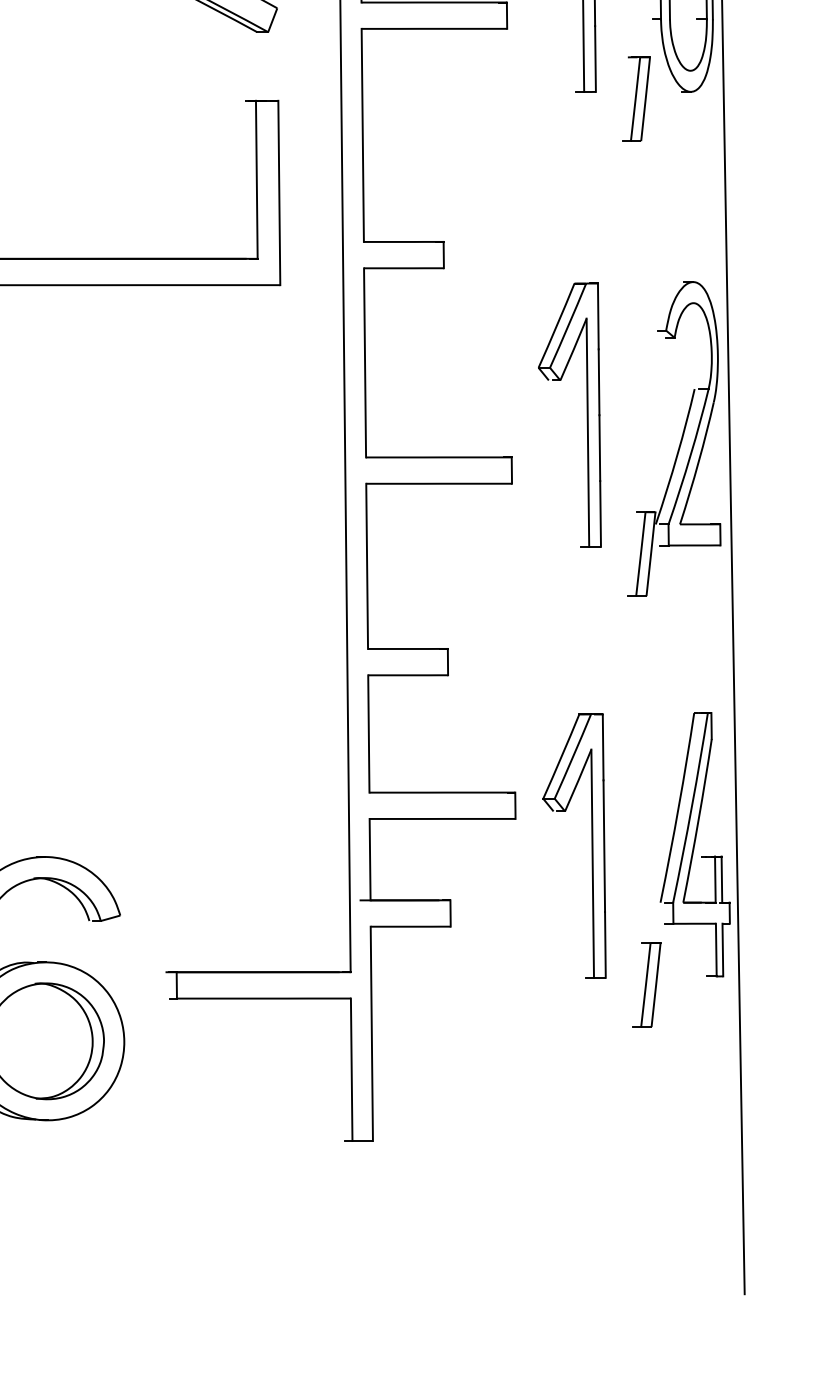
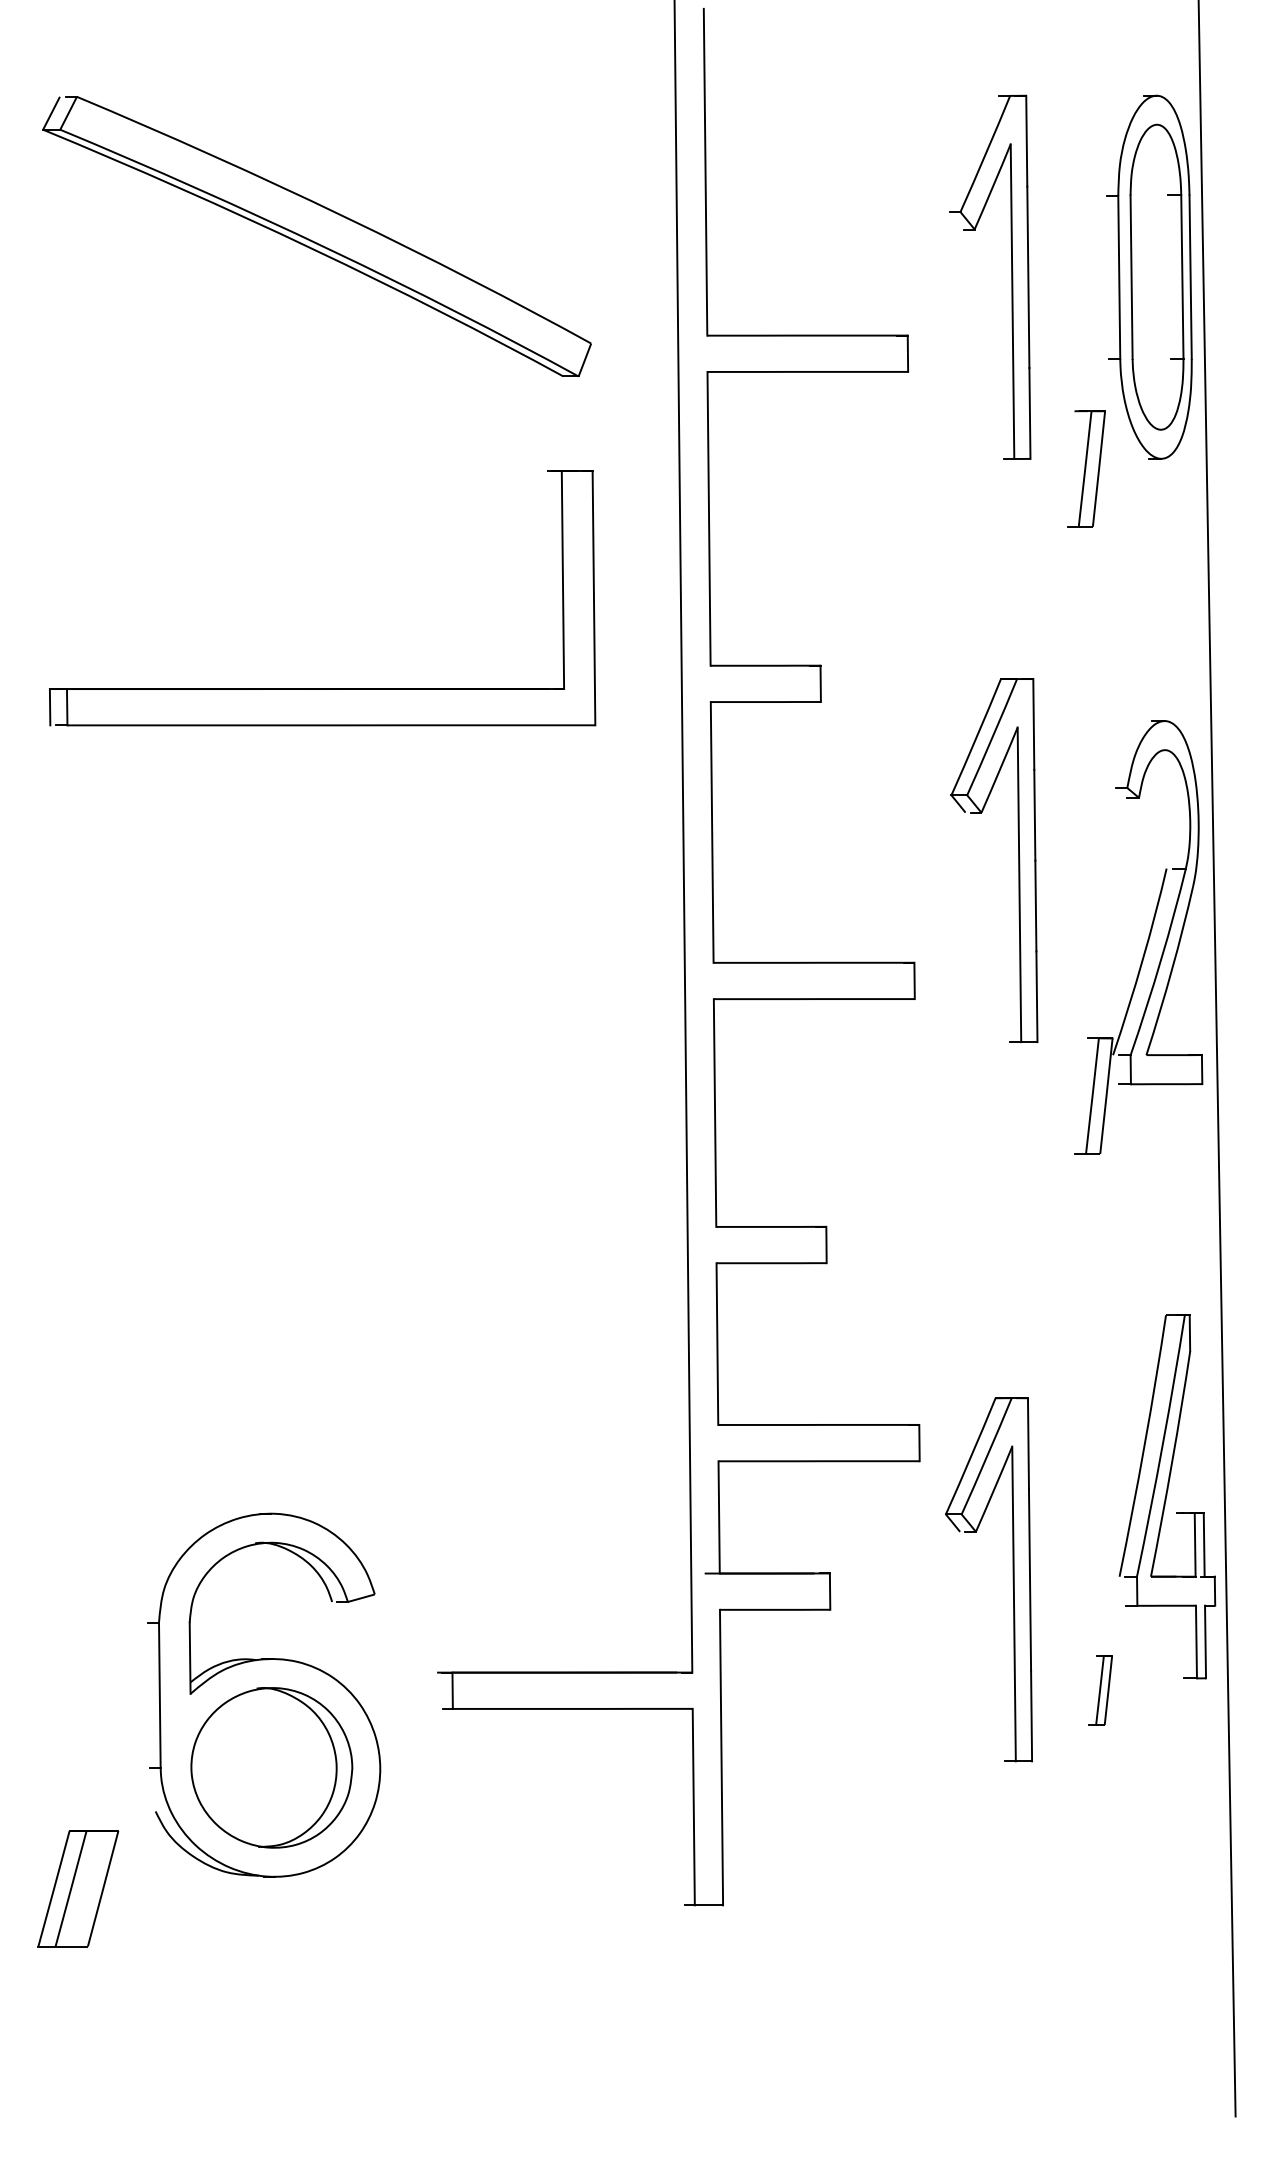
part: (587, 415) -> (1018, 860), moved
part: (591, 845) -> (1012, 1579), moved
part: (646, 985) -> (1100, 1690), size x0.6

